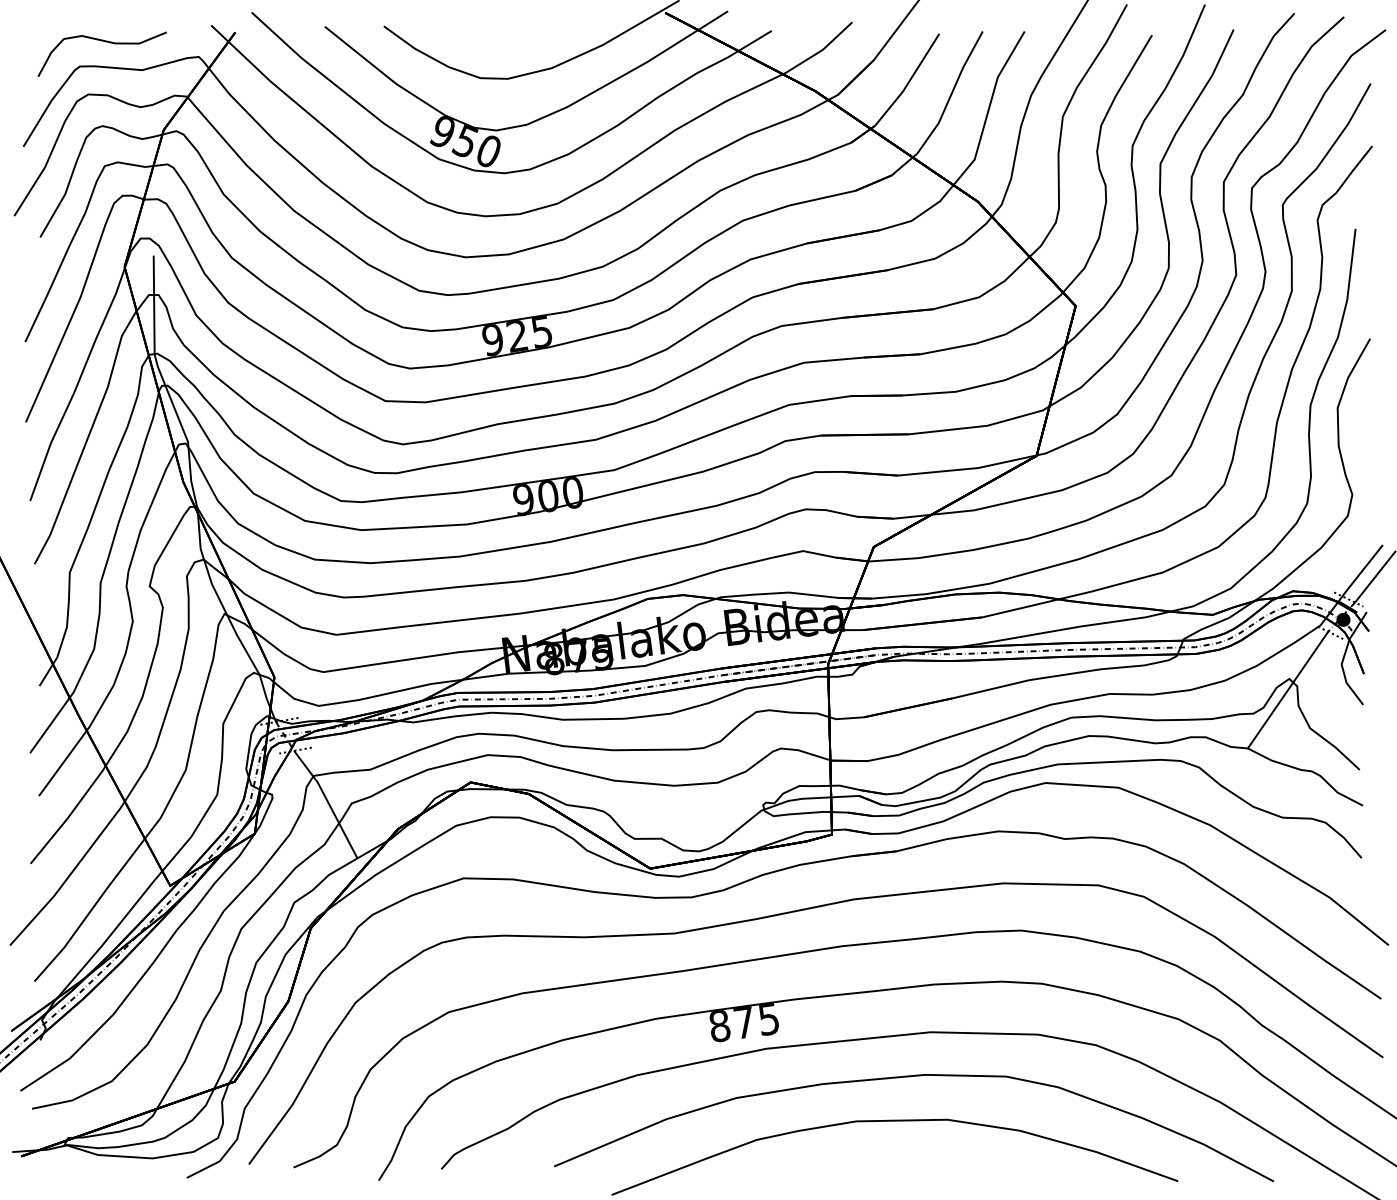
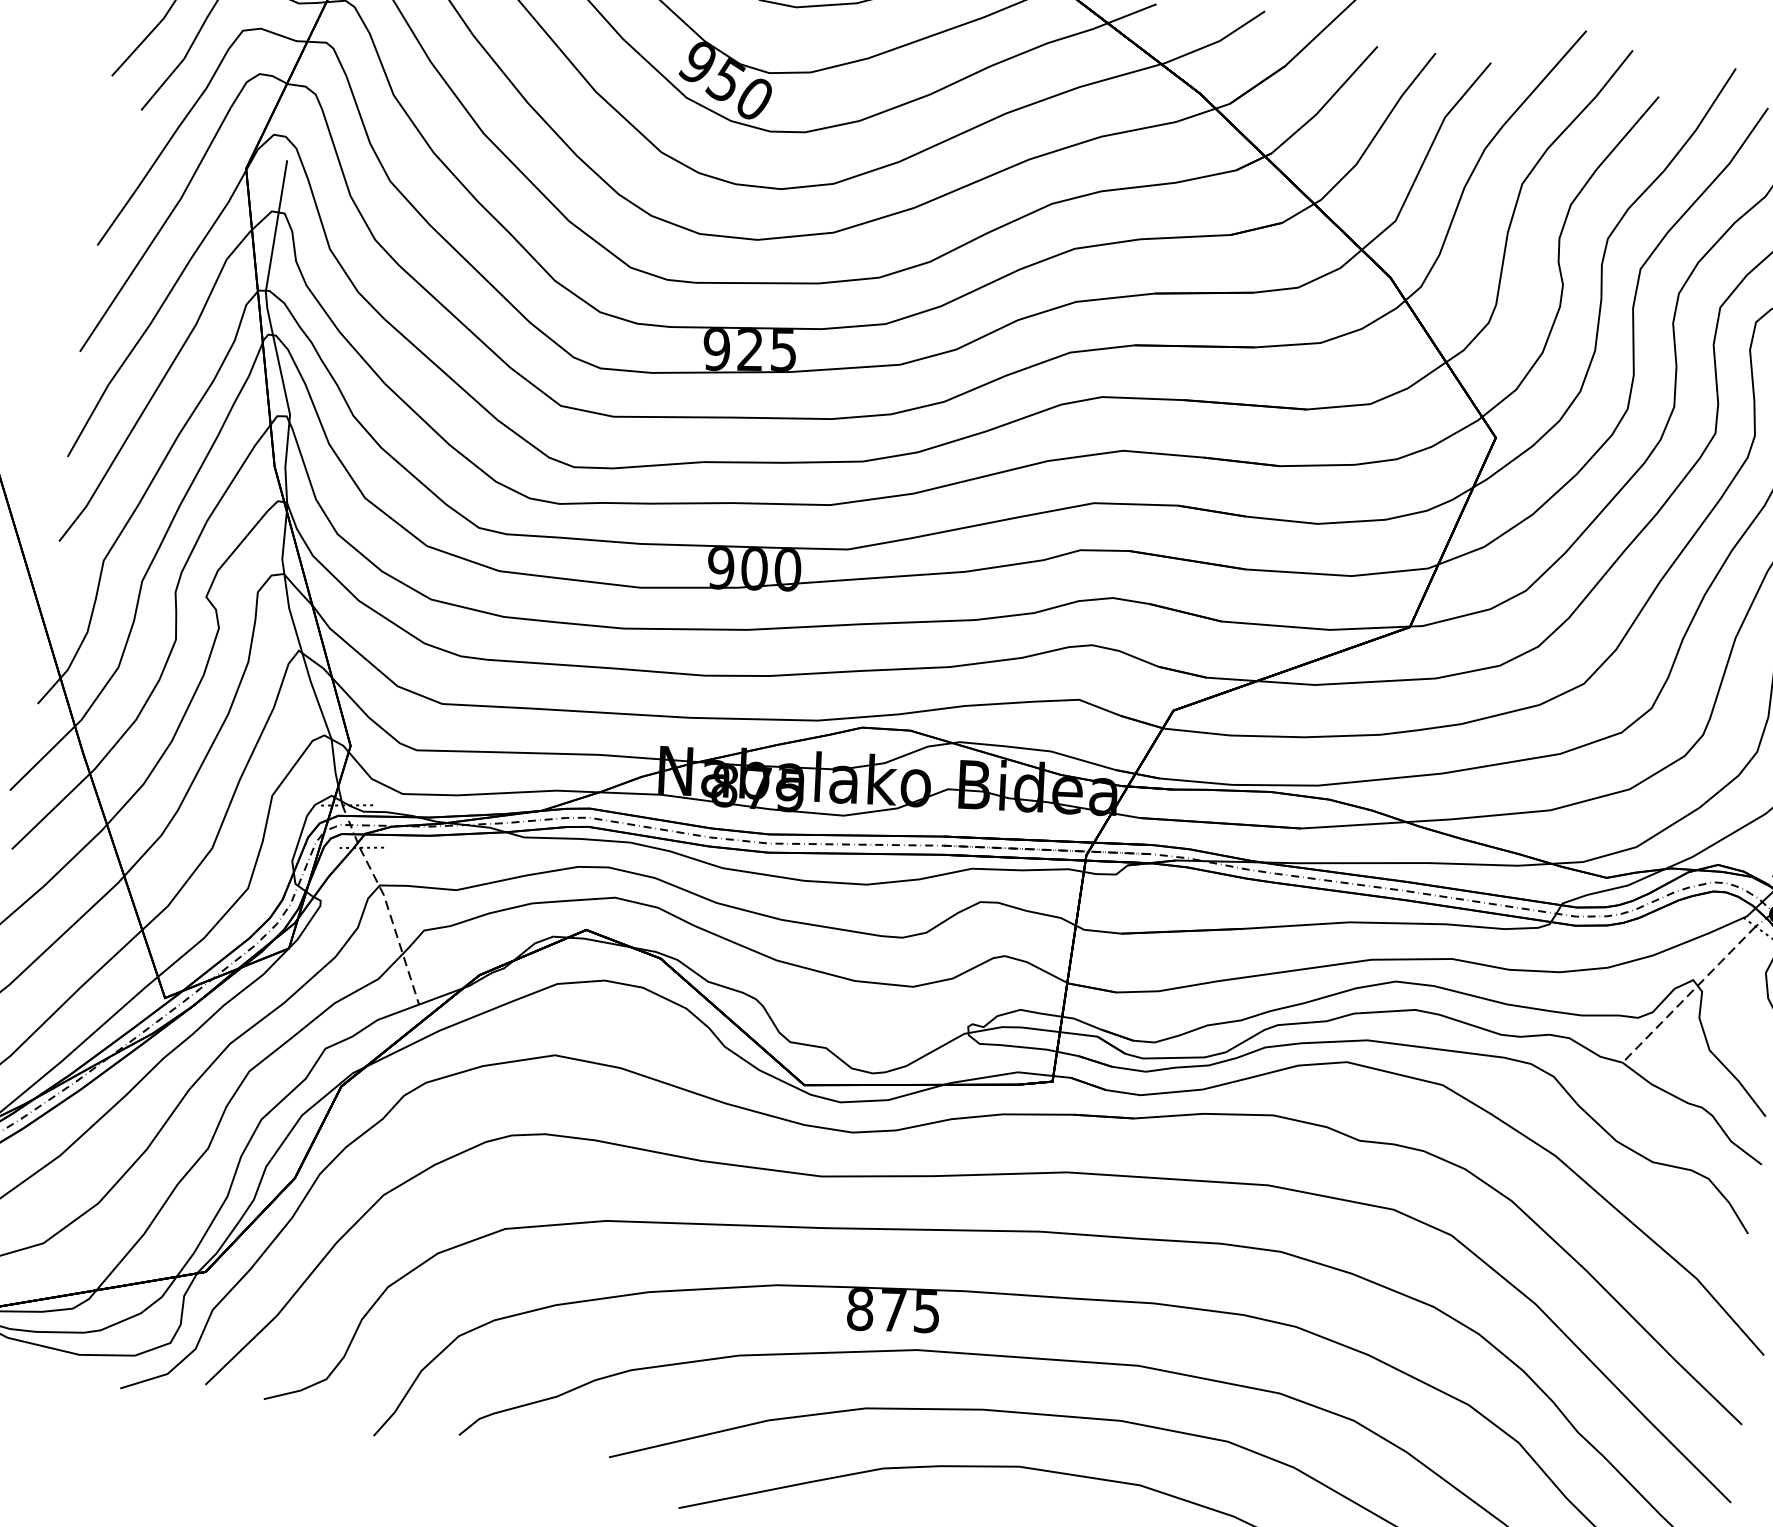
line: (1288, 690) -> (1689, 995), solid -> dashed
line: (328, 802) -> (393, 924), solid -> dashed

